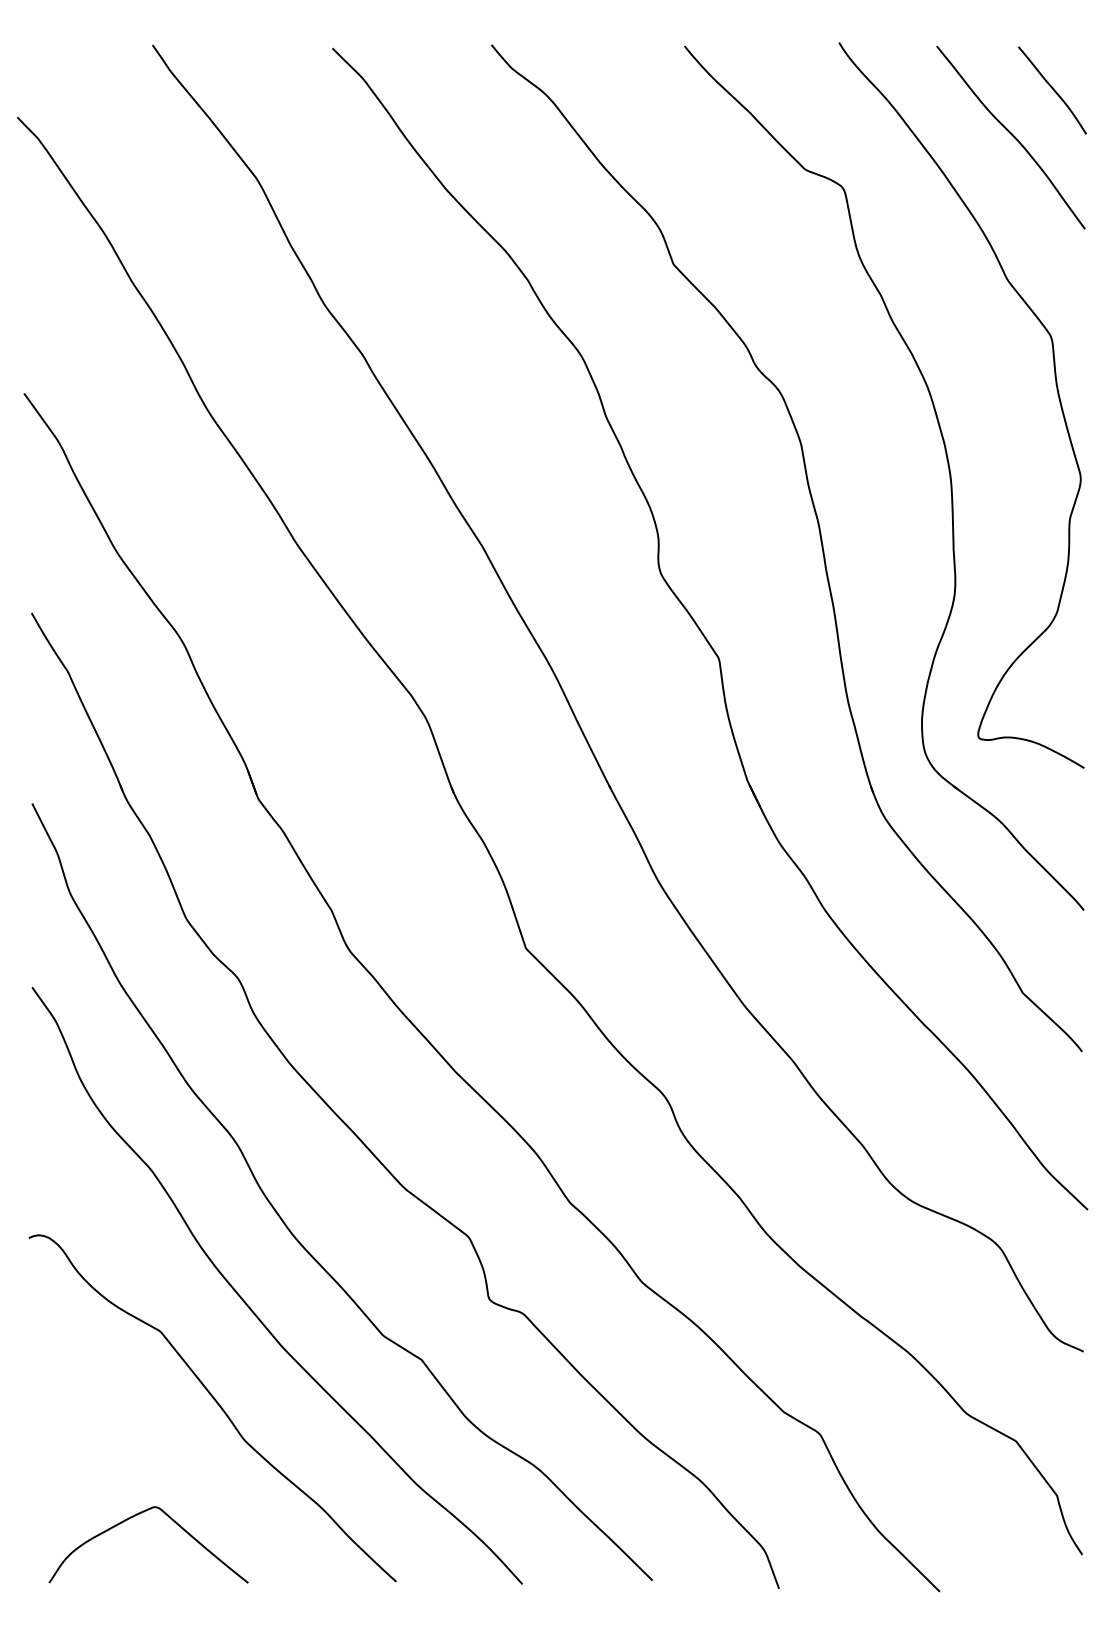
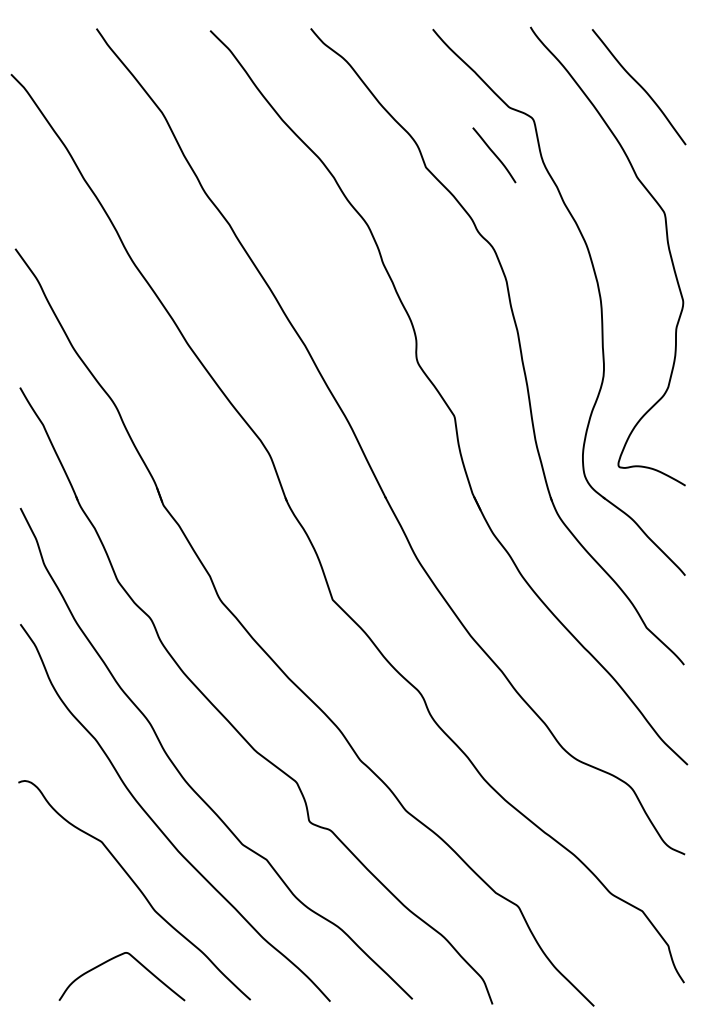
curve: (1052, 90) -> (494, 155), moved
curve: (135, 1517) -> (113, 959), moved

